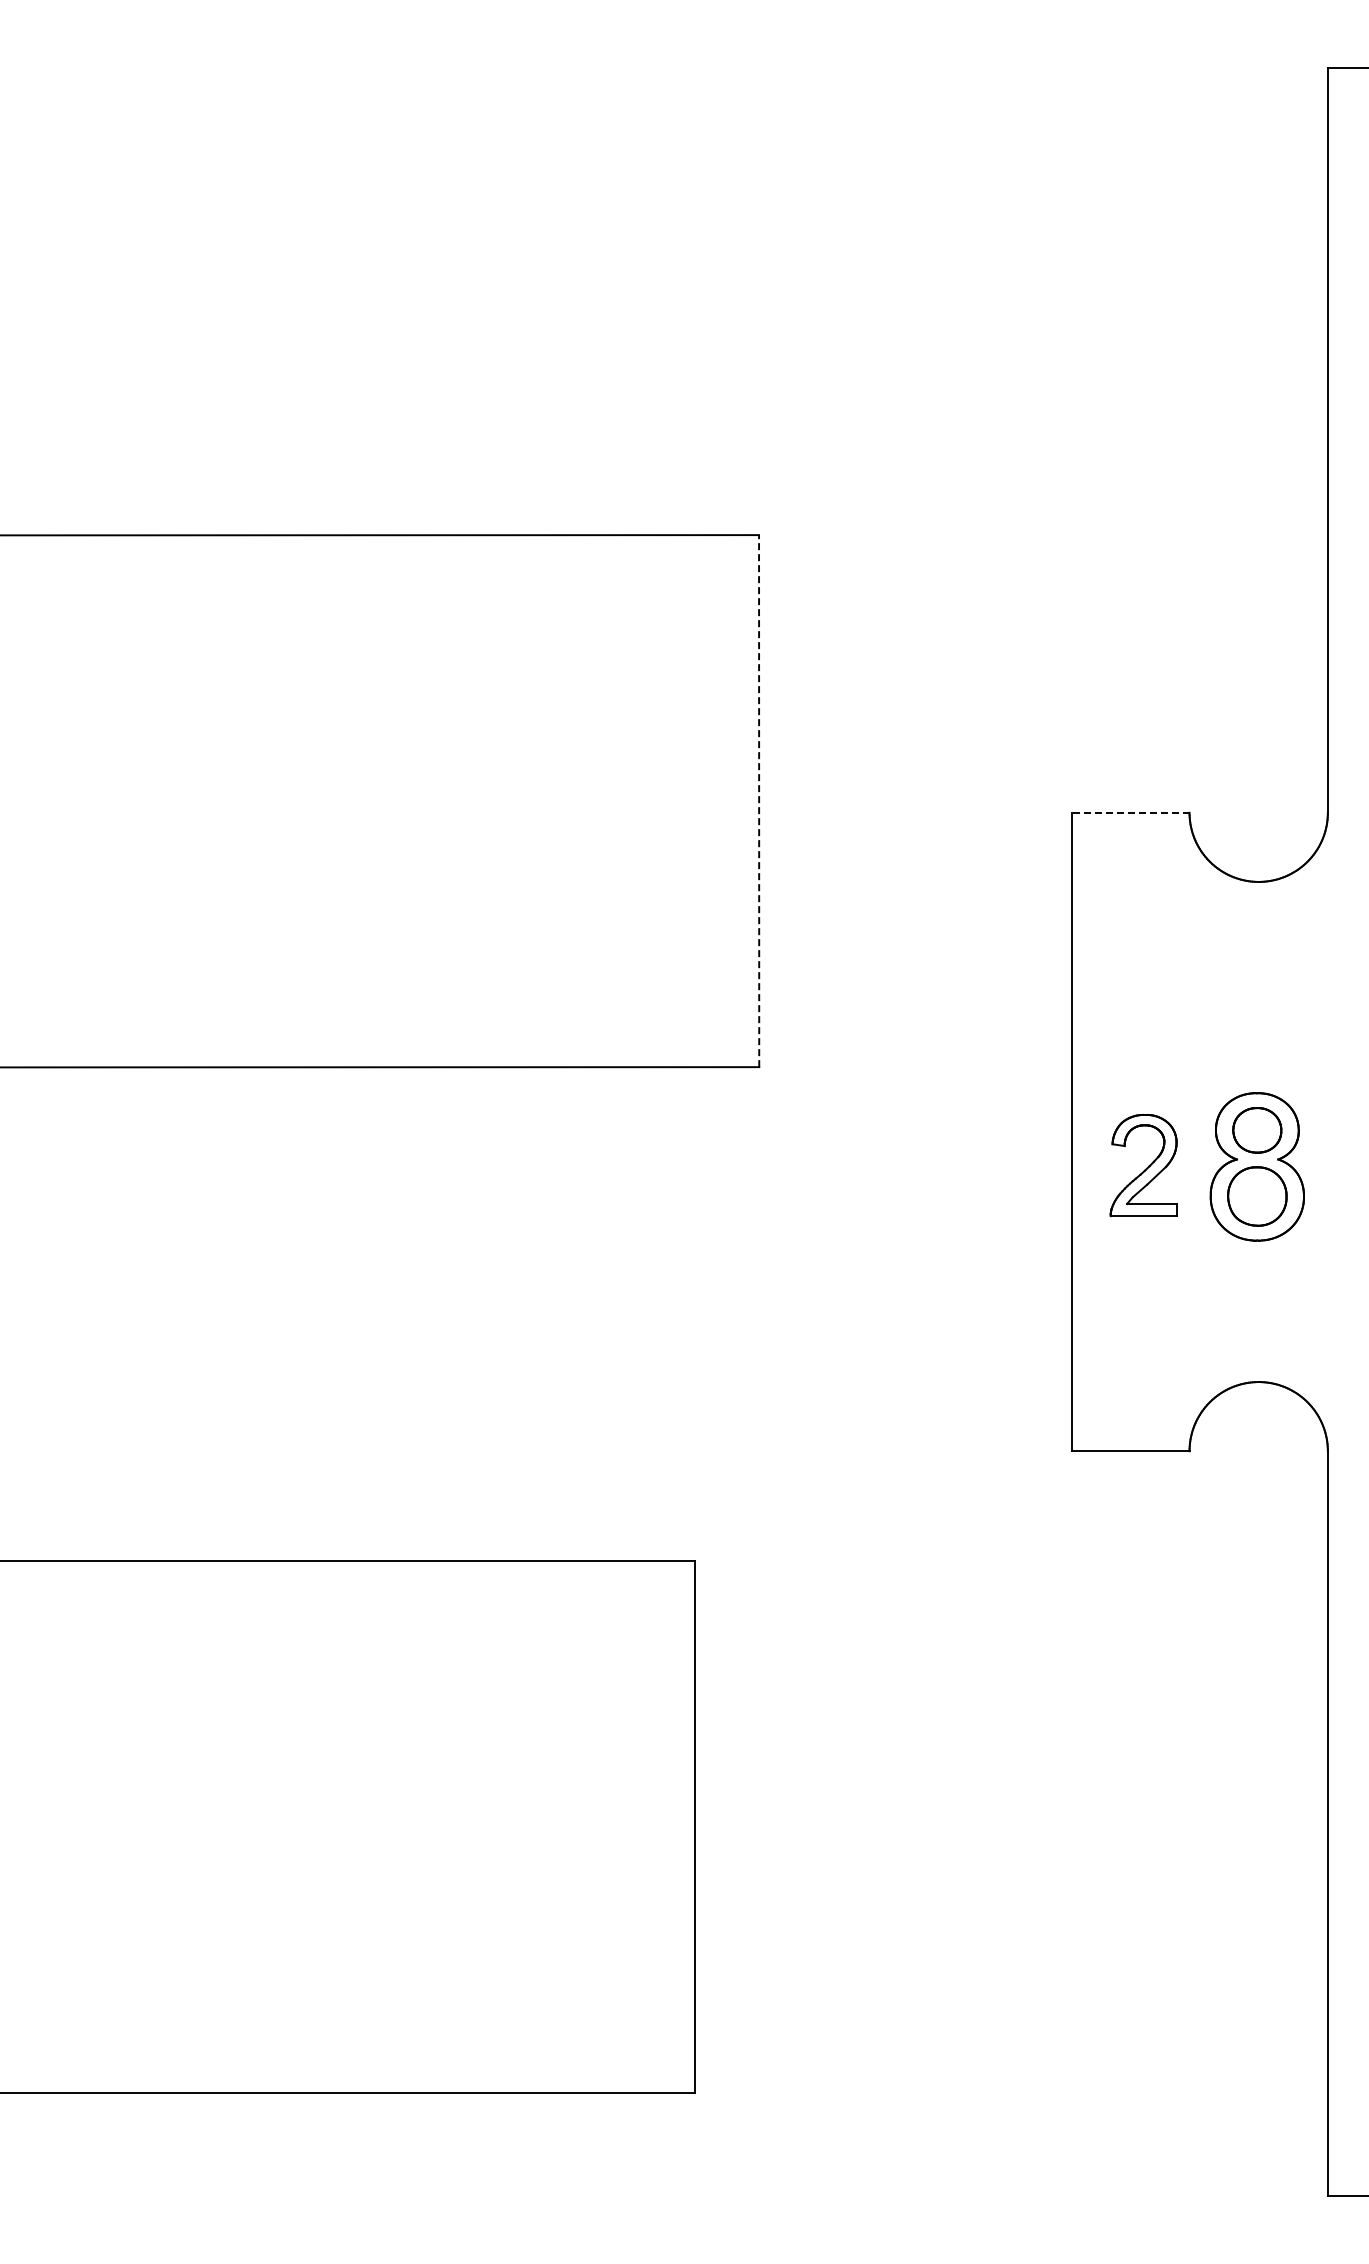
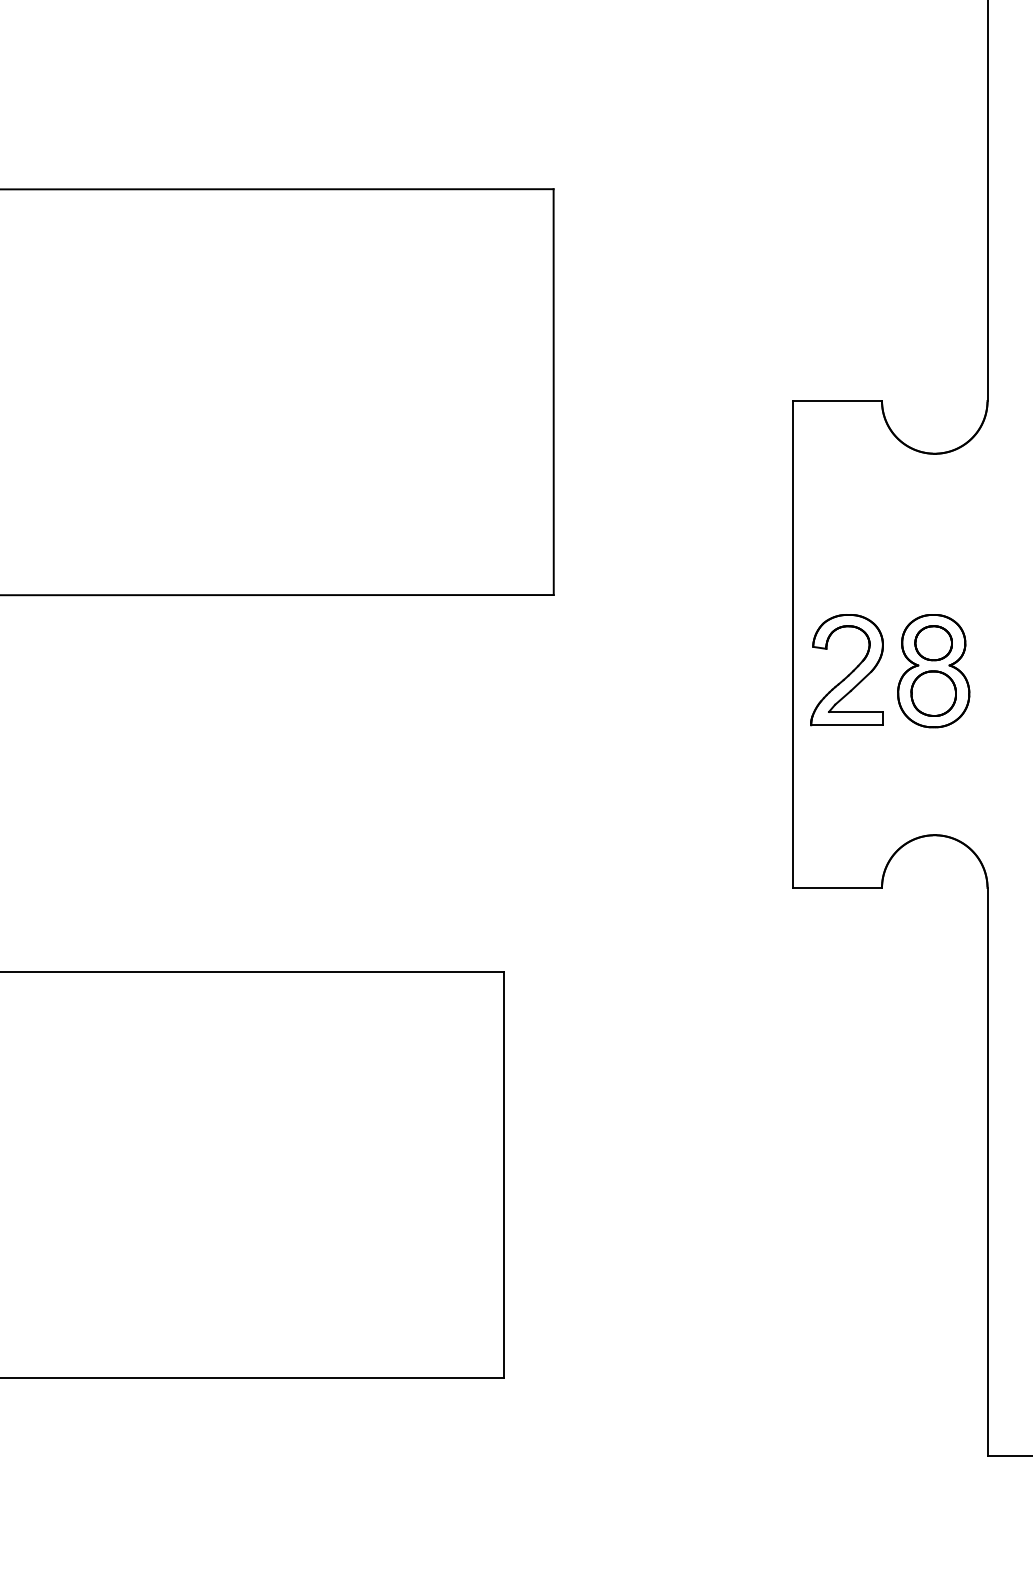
line: (759, 800) -> (553, 391), dashed -> solid
line: (1131, 812) -> (837, 400), dashed -> solid
part: (1143, 1165) -> (846, 670), size x1.43

